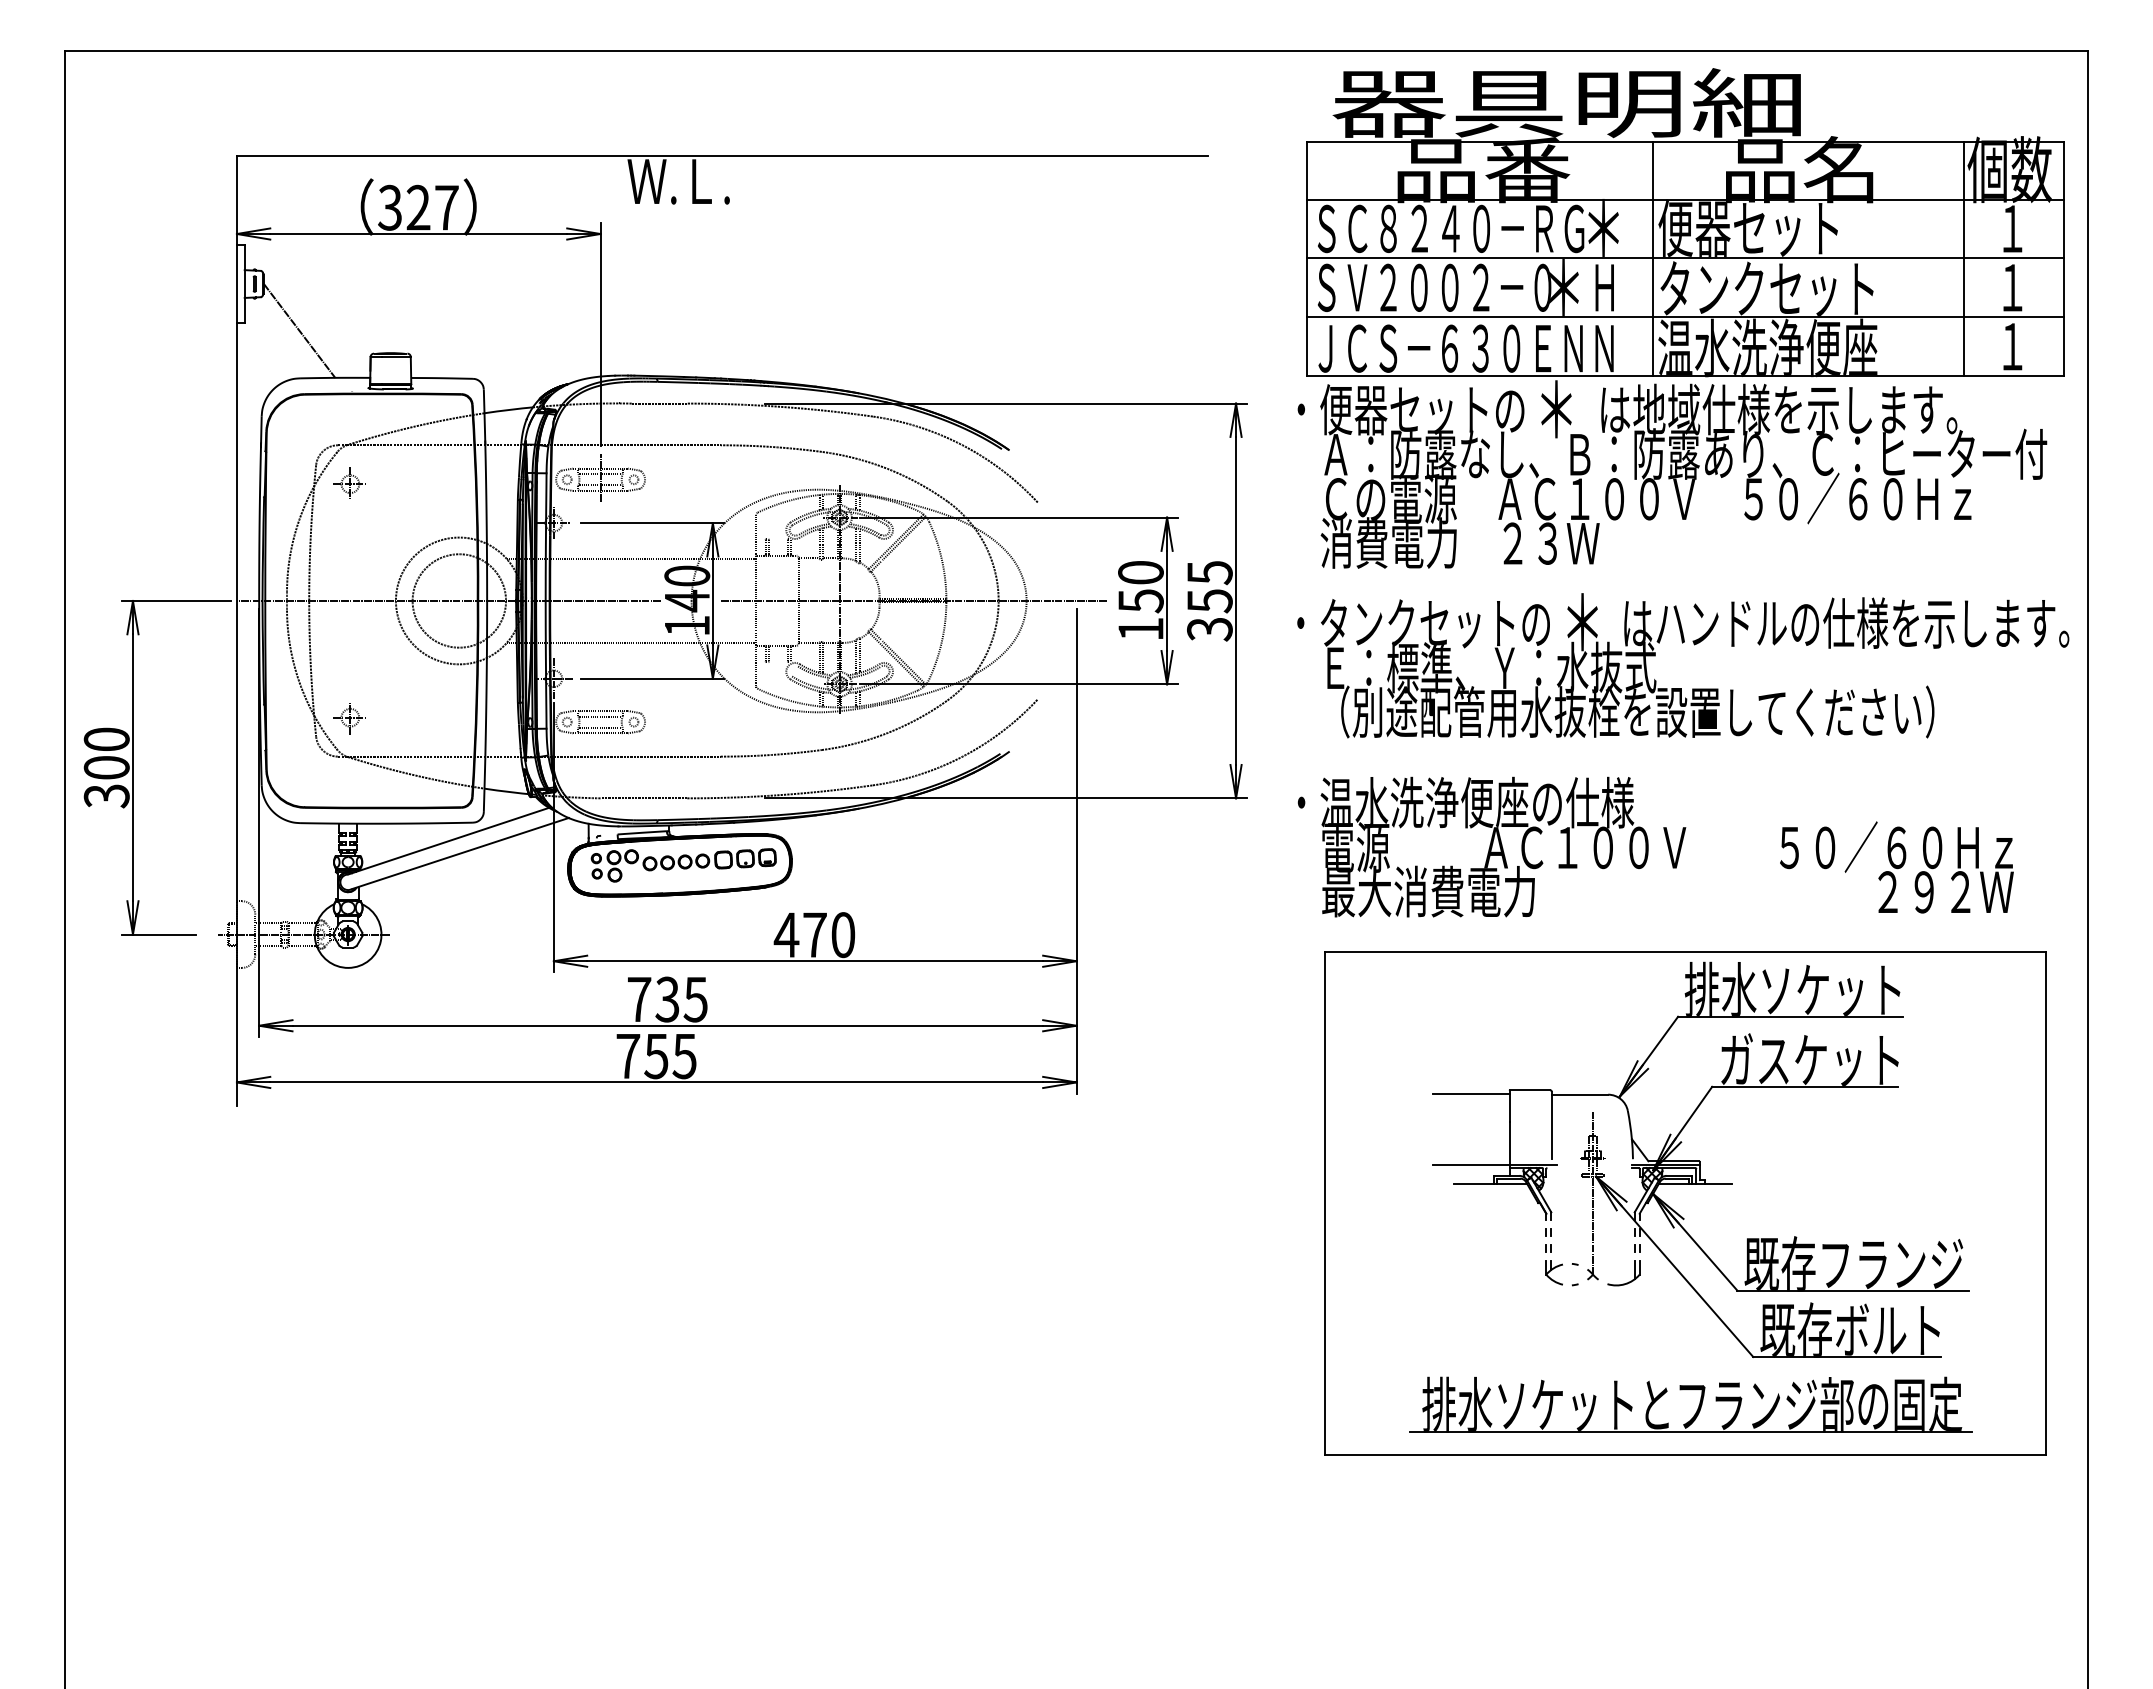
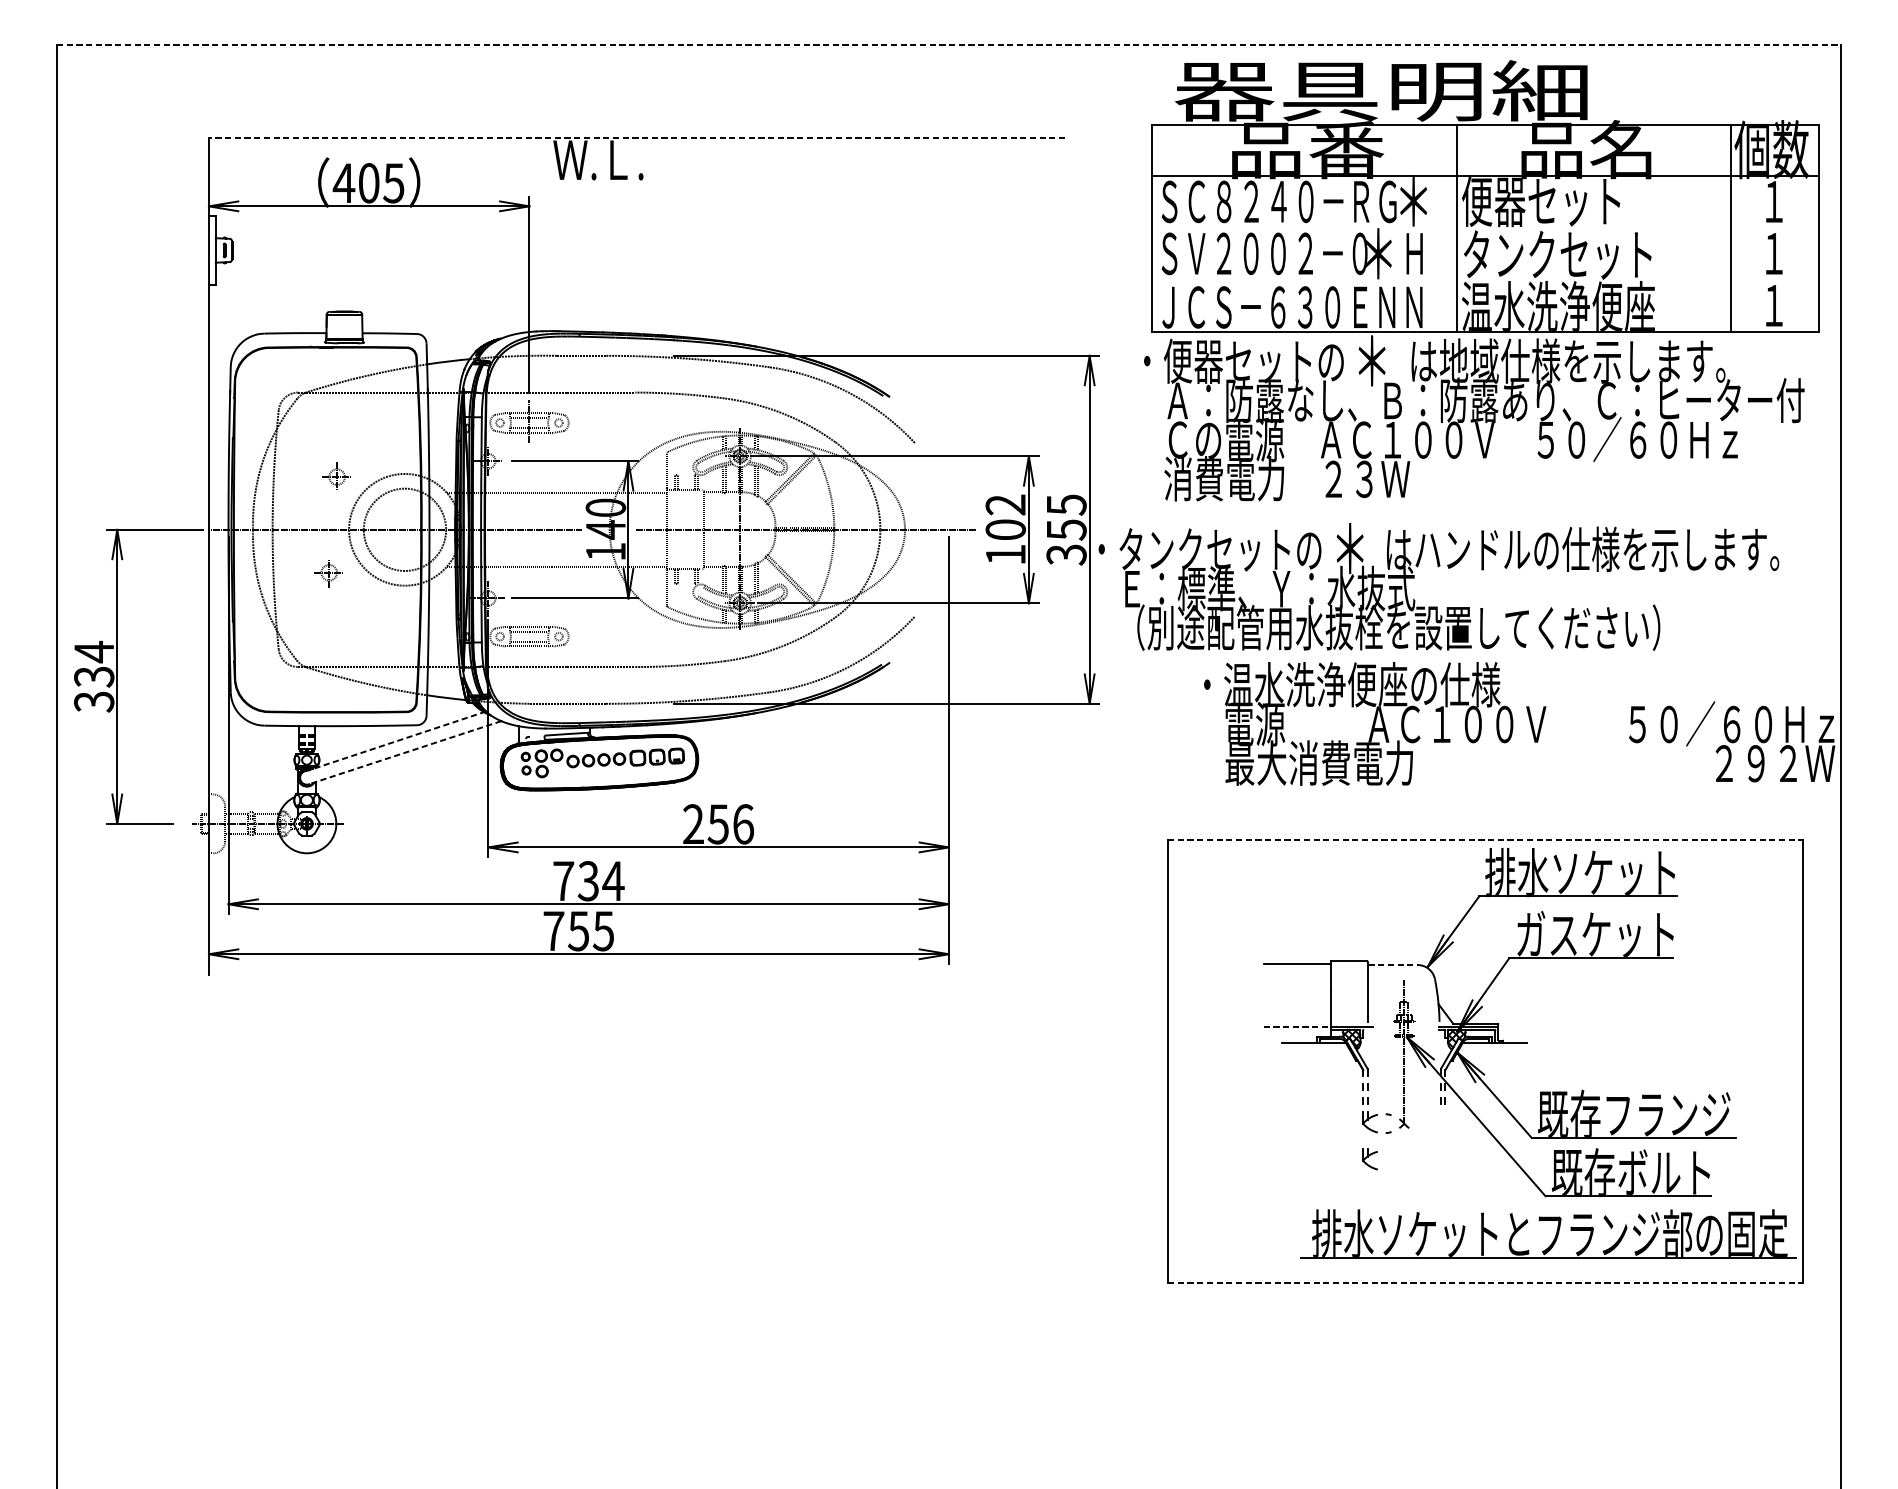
line: (1076, 50) -> (949, 44), solid -> dashed
line: (722, 156) -> (636, 138), solid -> dashed
text: (417, 207) -> (368, 182), 327 -> 405
line: (1684, 258) -> (1484, 227), removed
line: (1684, 317) -> (1484, 279), removed
line: (299, 330) -> (264, 291), removed
part: (349, 482) -> (336, 475), moved
text: (1140, 587) -> (1005, 517), 150 -> 102
text: (1683, 665) -> (1439, 586), moved
part: (349, 718) -> (328, 573), moved
text: (106, 753) -> (93, 664), 300 -> 334
line: (449, 840) -> (396, 740), solid -> dashed
text: (1655, 846) -> (1519, 723), moved
line: (459, 853) -> (405, 752), solid -> dashed
text: (814, 935) -> (718, 824), 470 -> 256
line: (1685, 952) -> (1485, 839), solid -> dashed
text: (695, 999) -> (613, 881), 735 -> 734
line: (1580, 1094) -> (1393, 964), solid -> dashed
line: (1472, 1164) -> (1298, 1026), solid -> dashed
part: (1628, 1281) -> (1435, 1129), removed
part: (1553, 1314) -> (1369, 1158), added
part: (1698, 1405) -> (1555, 1234), moved
line: (1685, 1454) -> (1485, 1282), solid -> dashed

